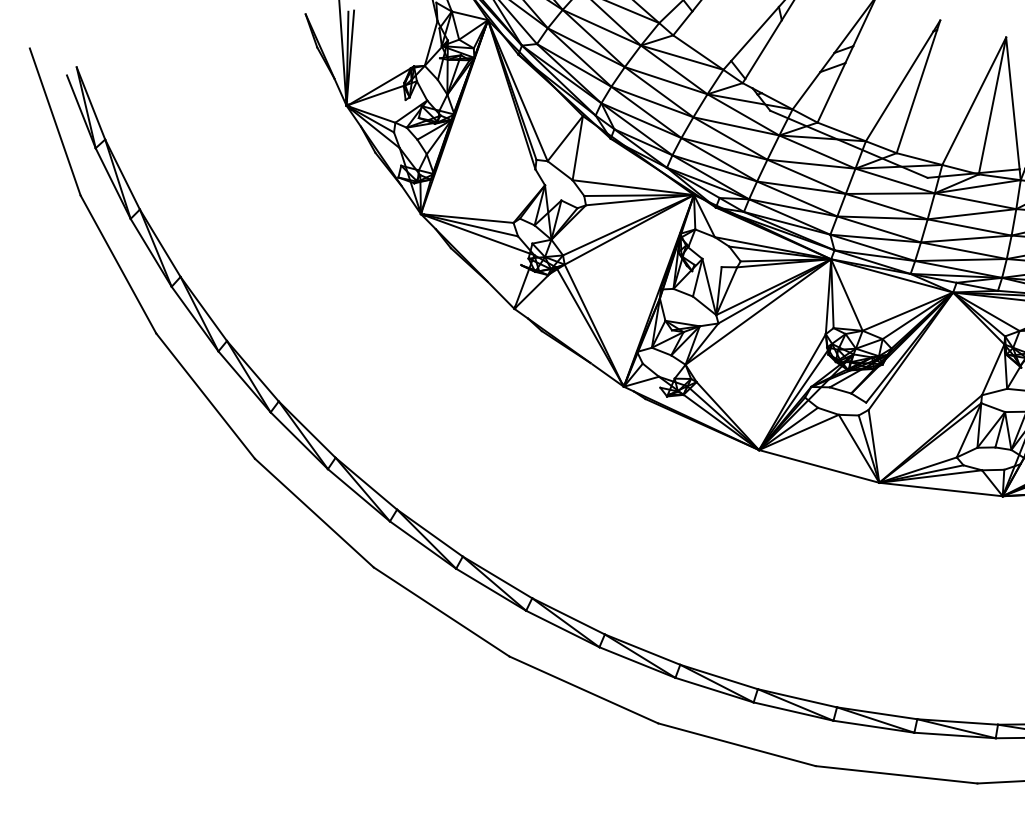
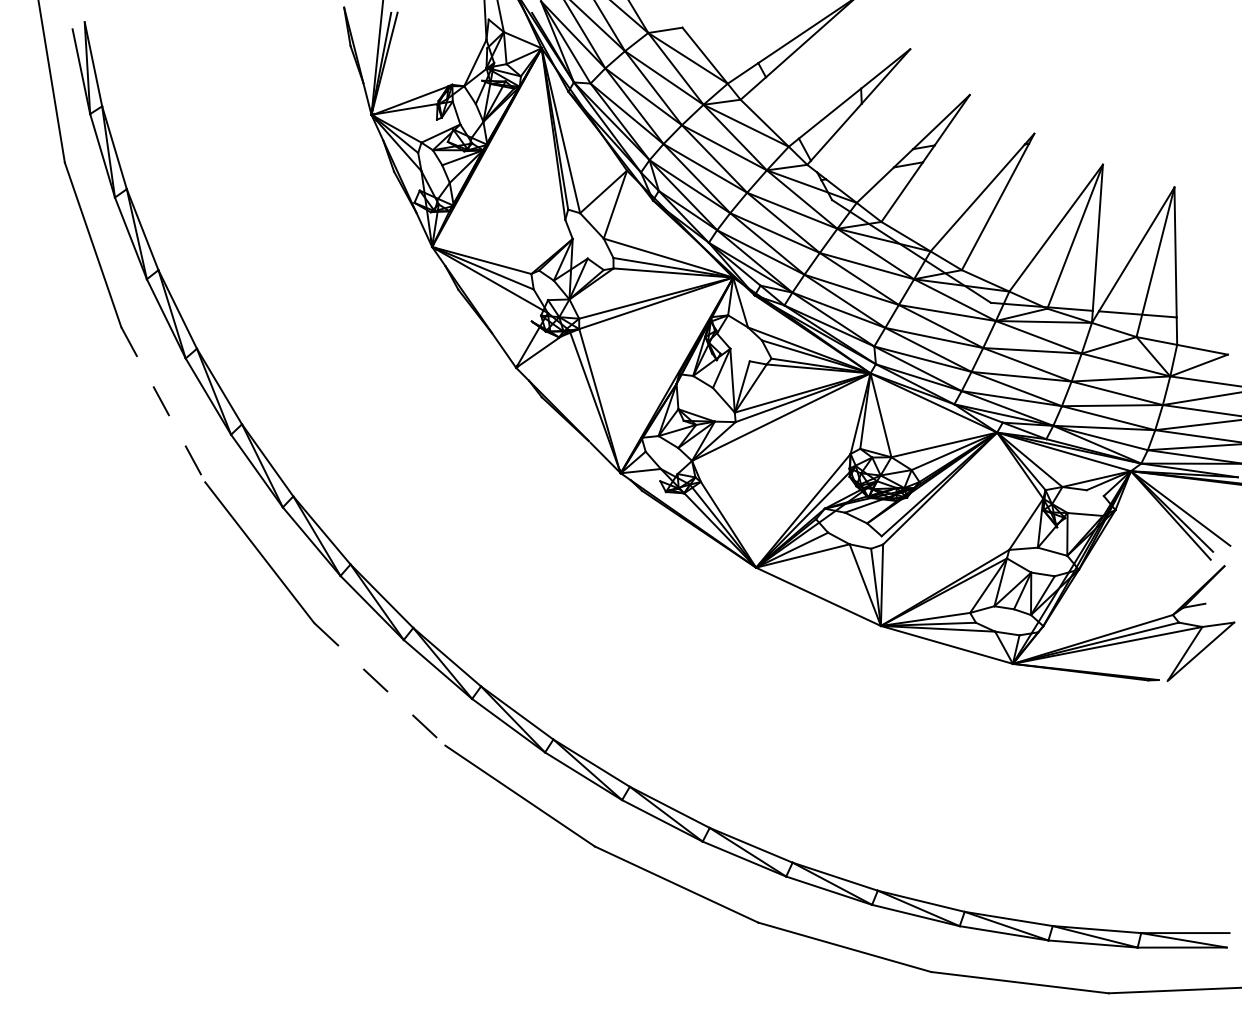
line: (205, 396) -> (163, 405), solid -> dashed
line: (441, 612) -> (379, 684), solid -> dashed

